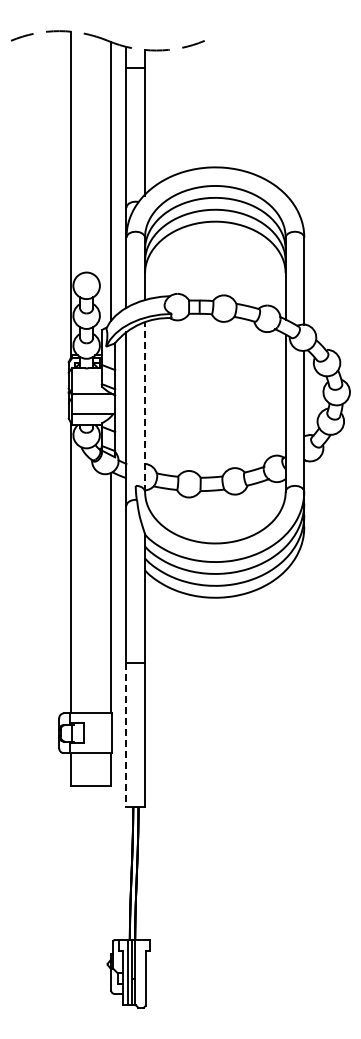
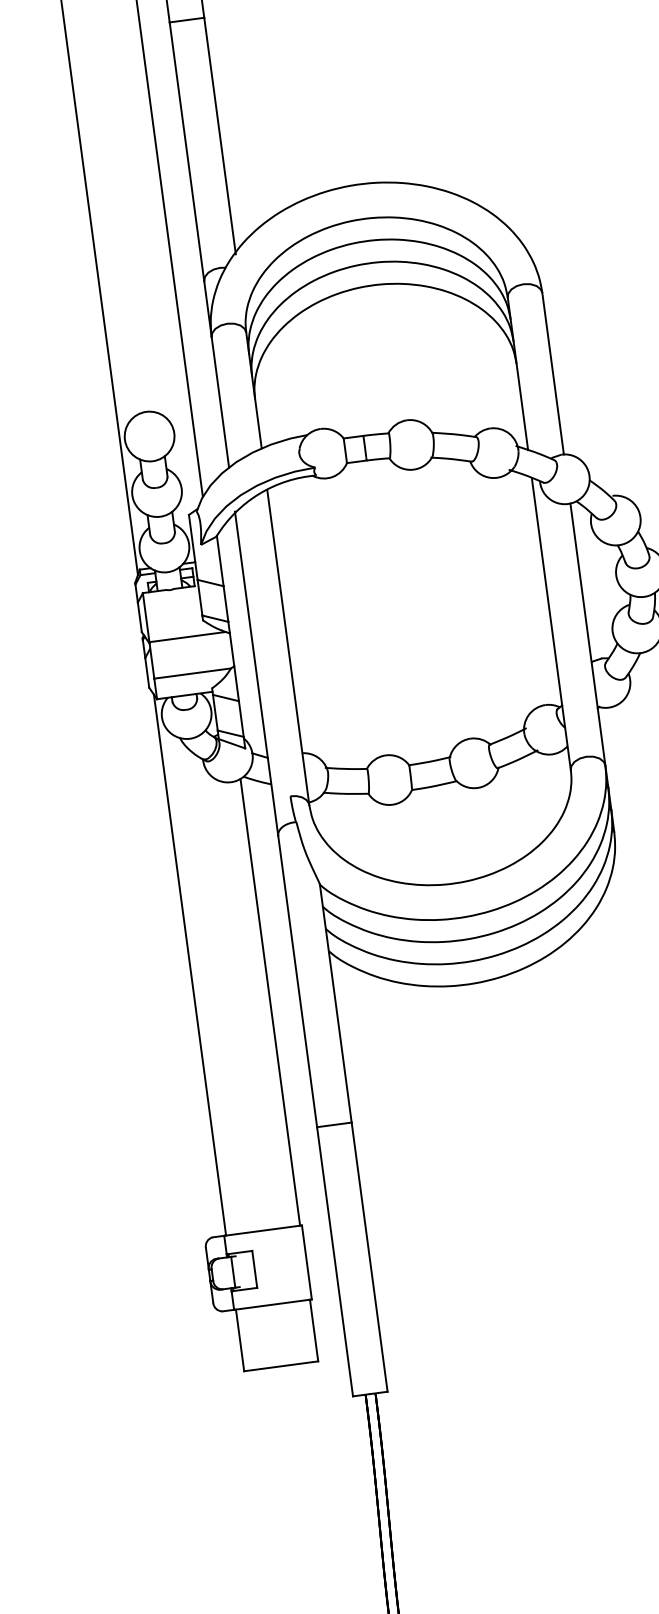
line: (145, 407) -> (289, 648), dashed -> solid
line: (126, 735) -> (335, 1262), dashed -> solid

